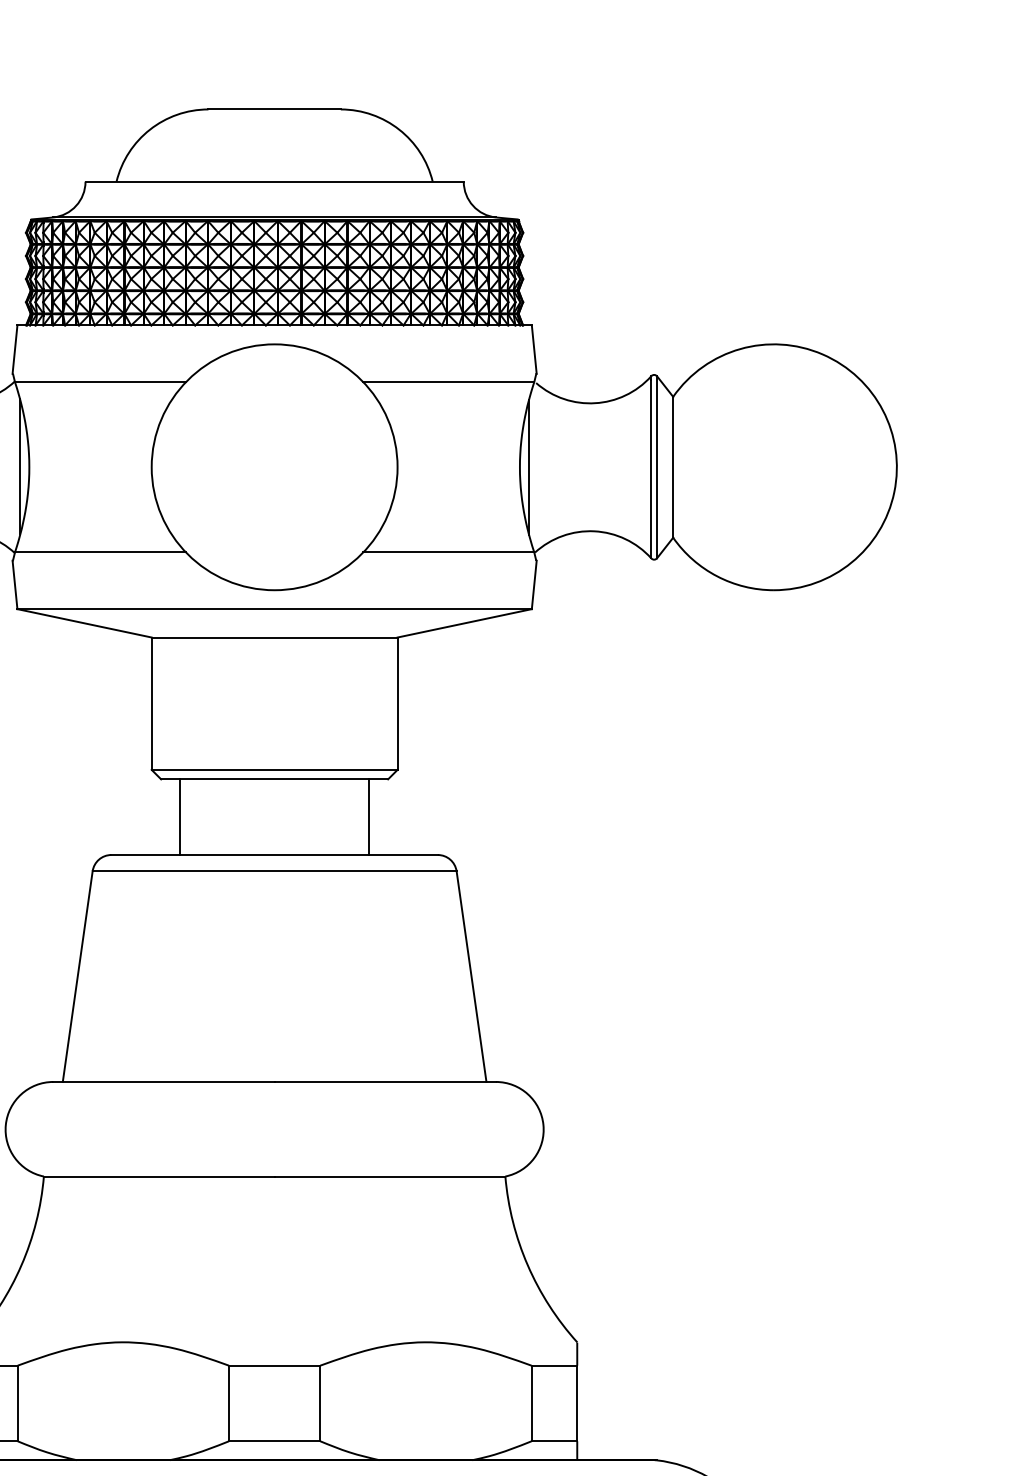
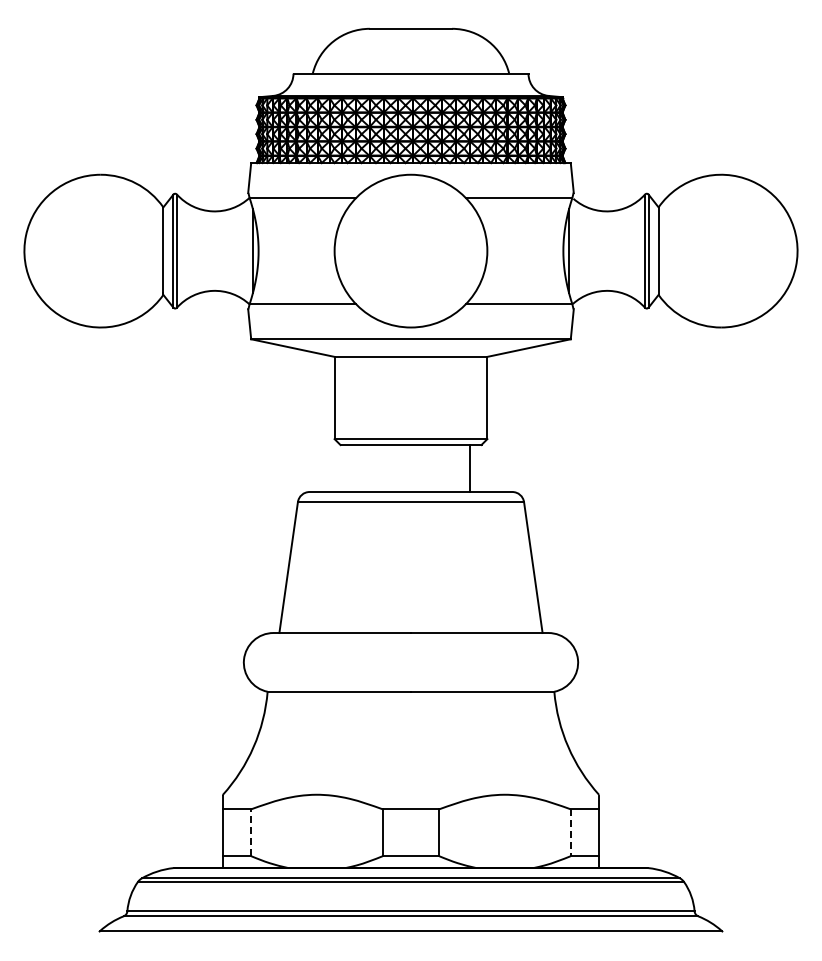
line: (180, 817) -> (352, 468), removed
line: (17, 1403) -> (251, 832), solid -> dashed
line: (531, 1404) -> (570, 833), solid -> dashed

